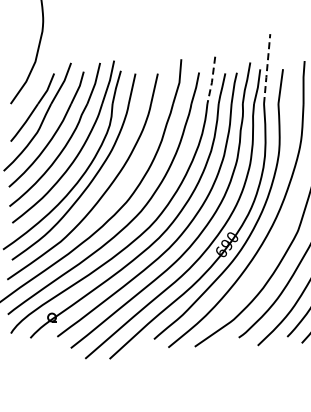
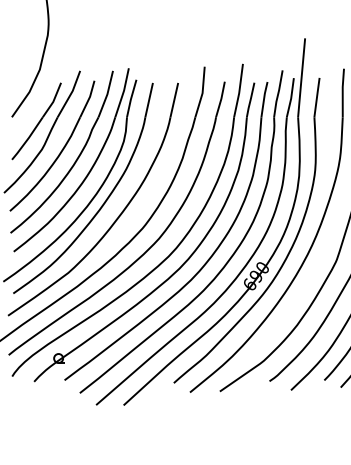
line: (267, 69) -> (302, 78), dashed -> solid
line: (212, 80) -> (239, 90), dashed -> solid

